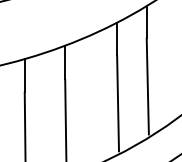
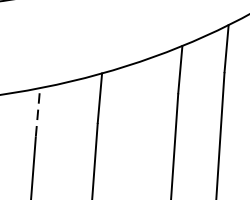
line: (24, 74) -> (37, 111), solid -> dashed

